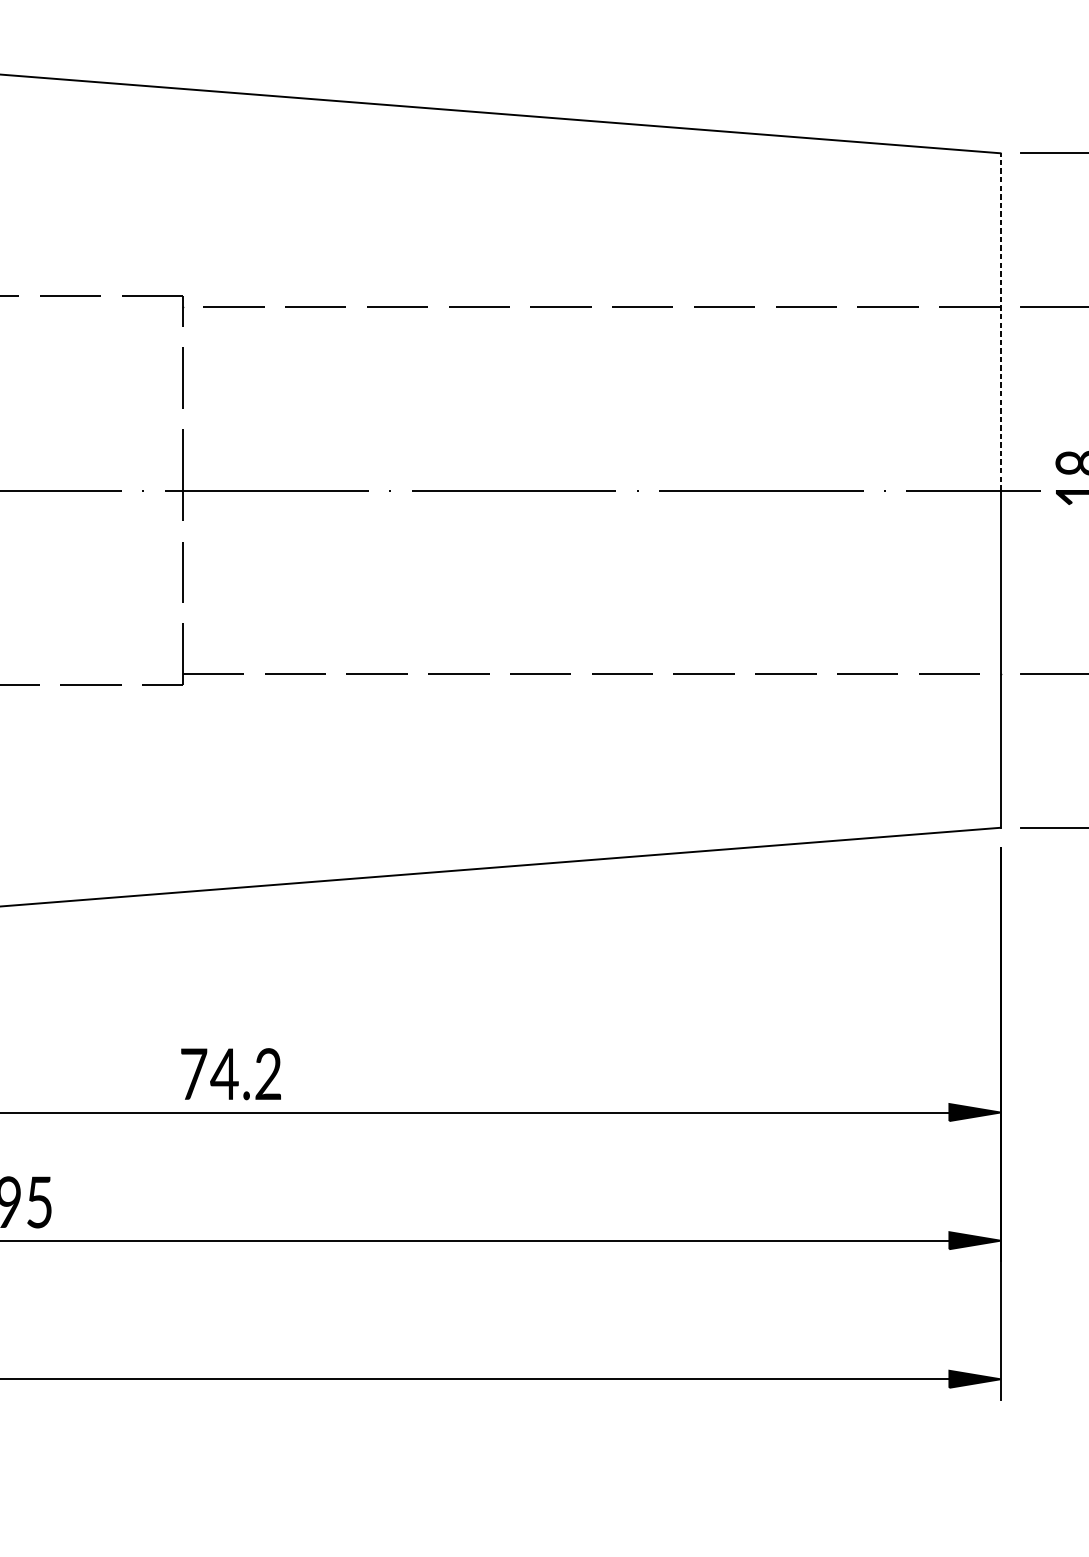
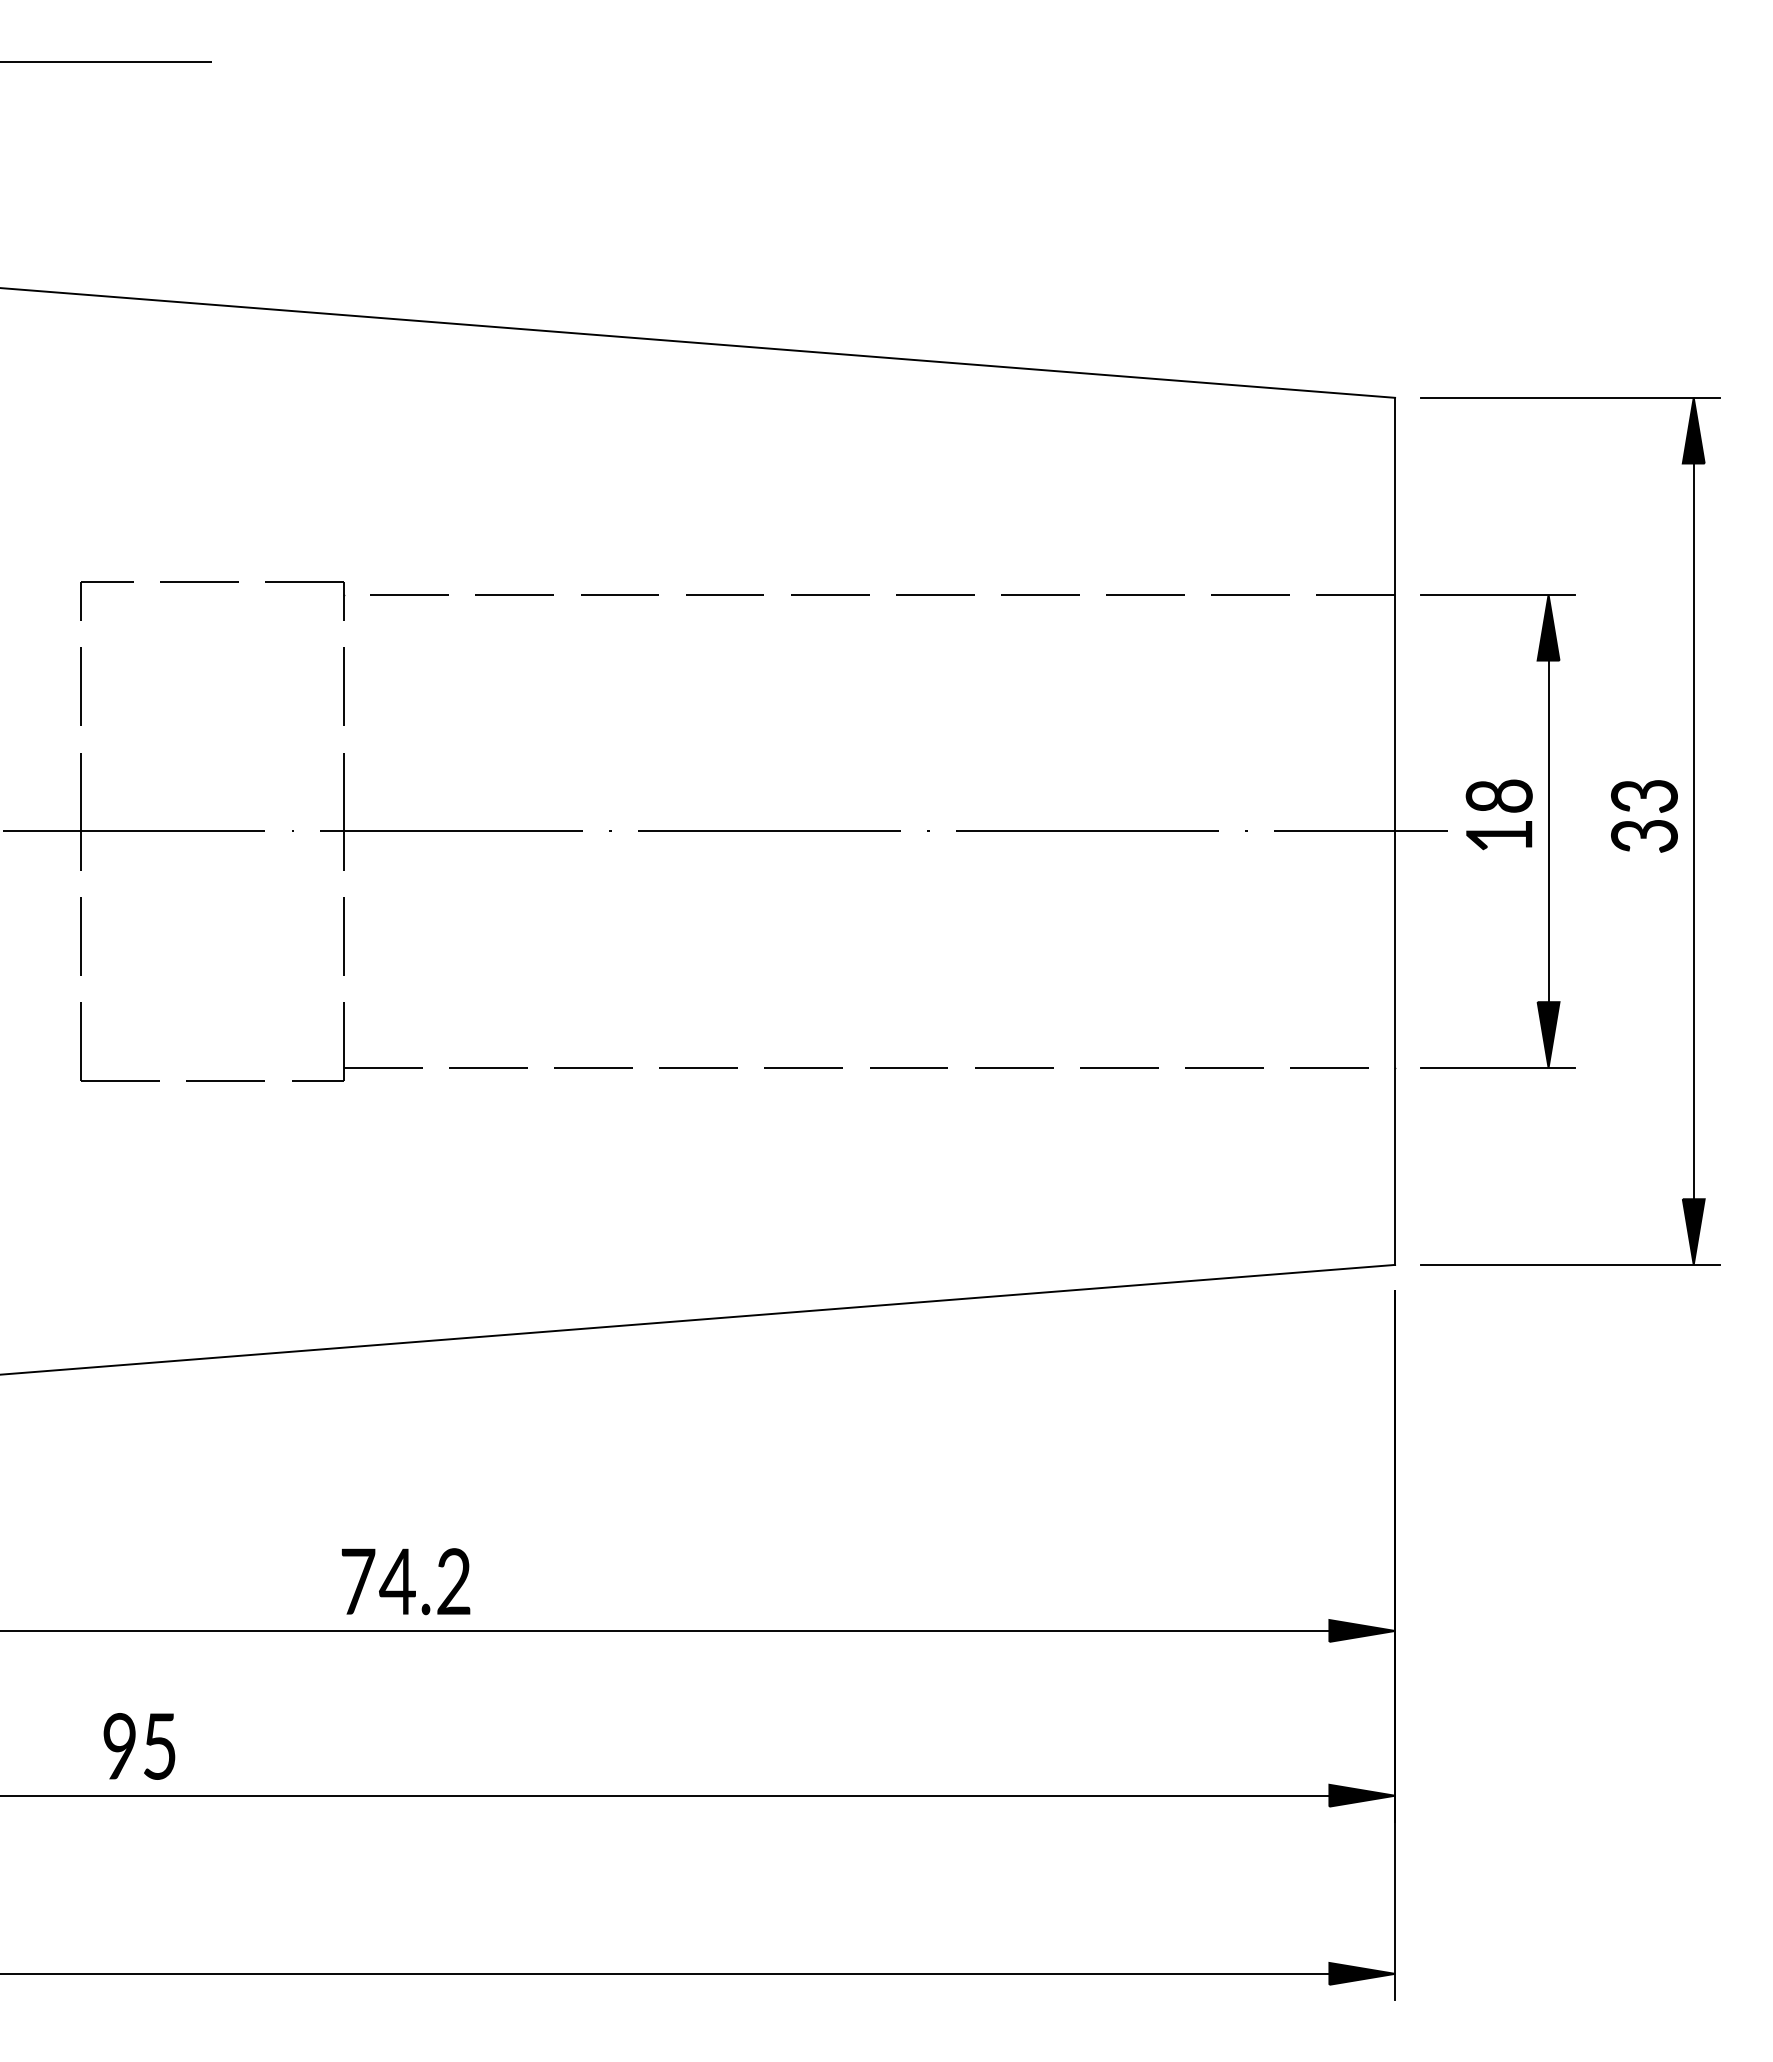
line: (1000, 321) -> (1395, 614), dashed -> solid

